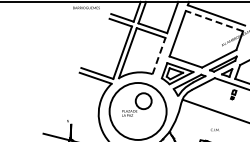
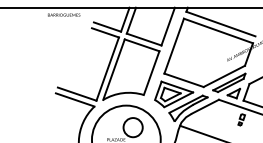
line: (213, 20) -> (217, 30), dashed -> solid
line: (159, 55) -> (152, 72), dashed -> solid

